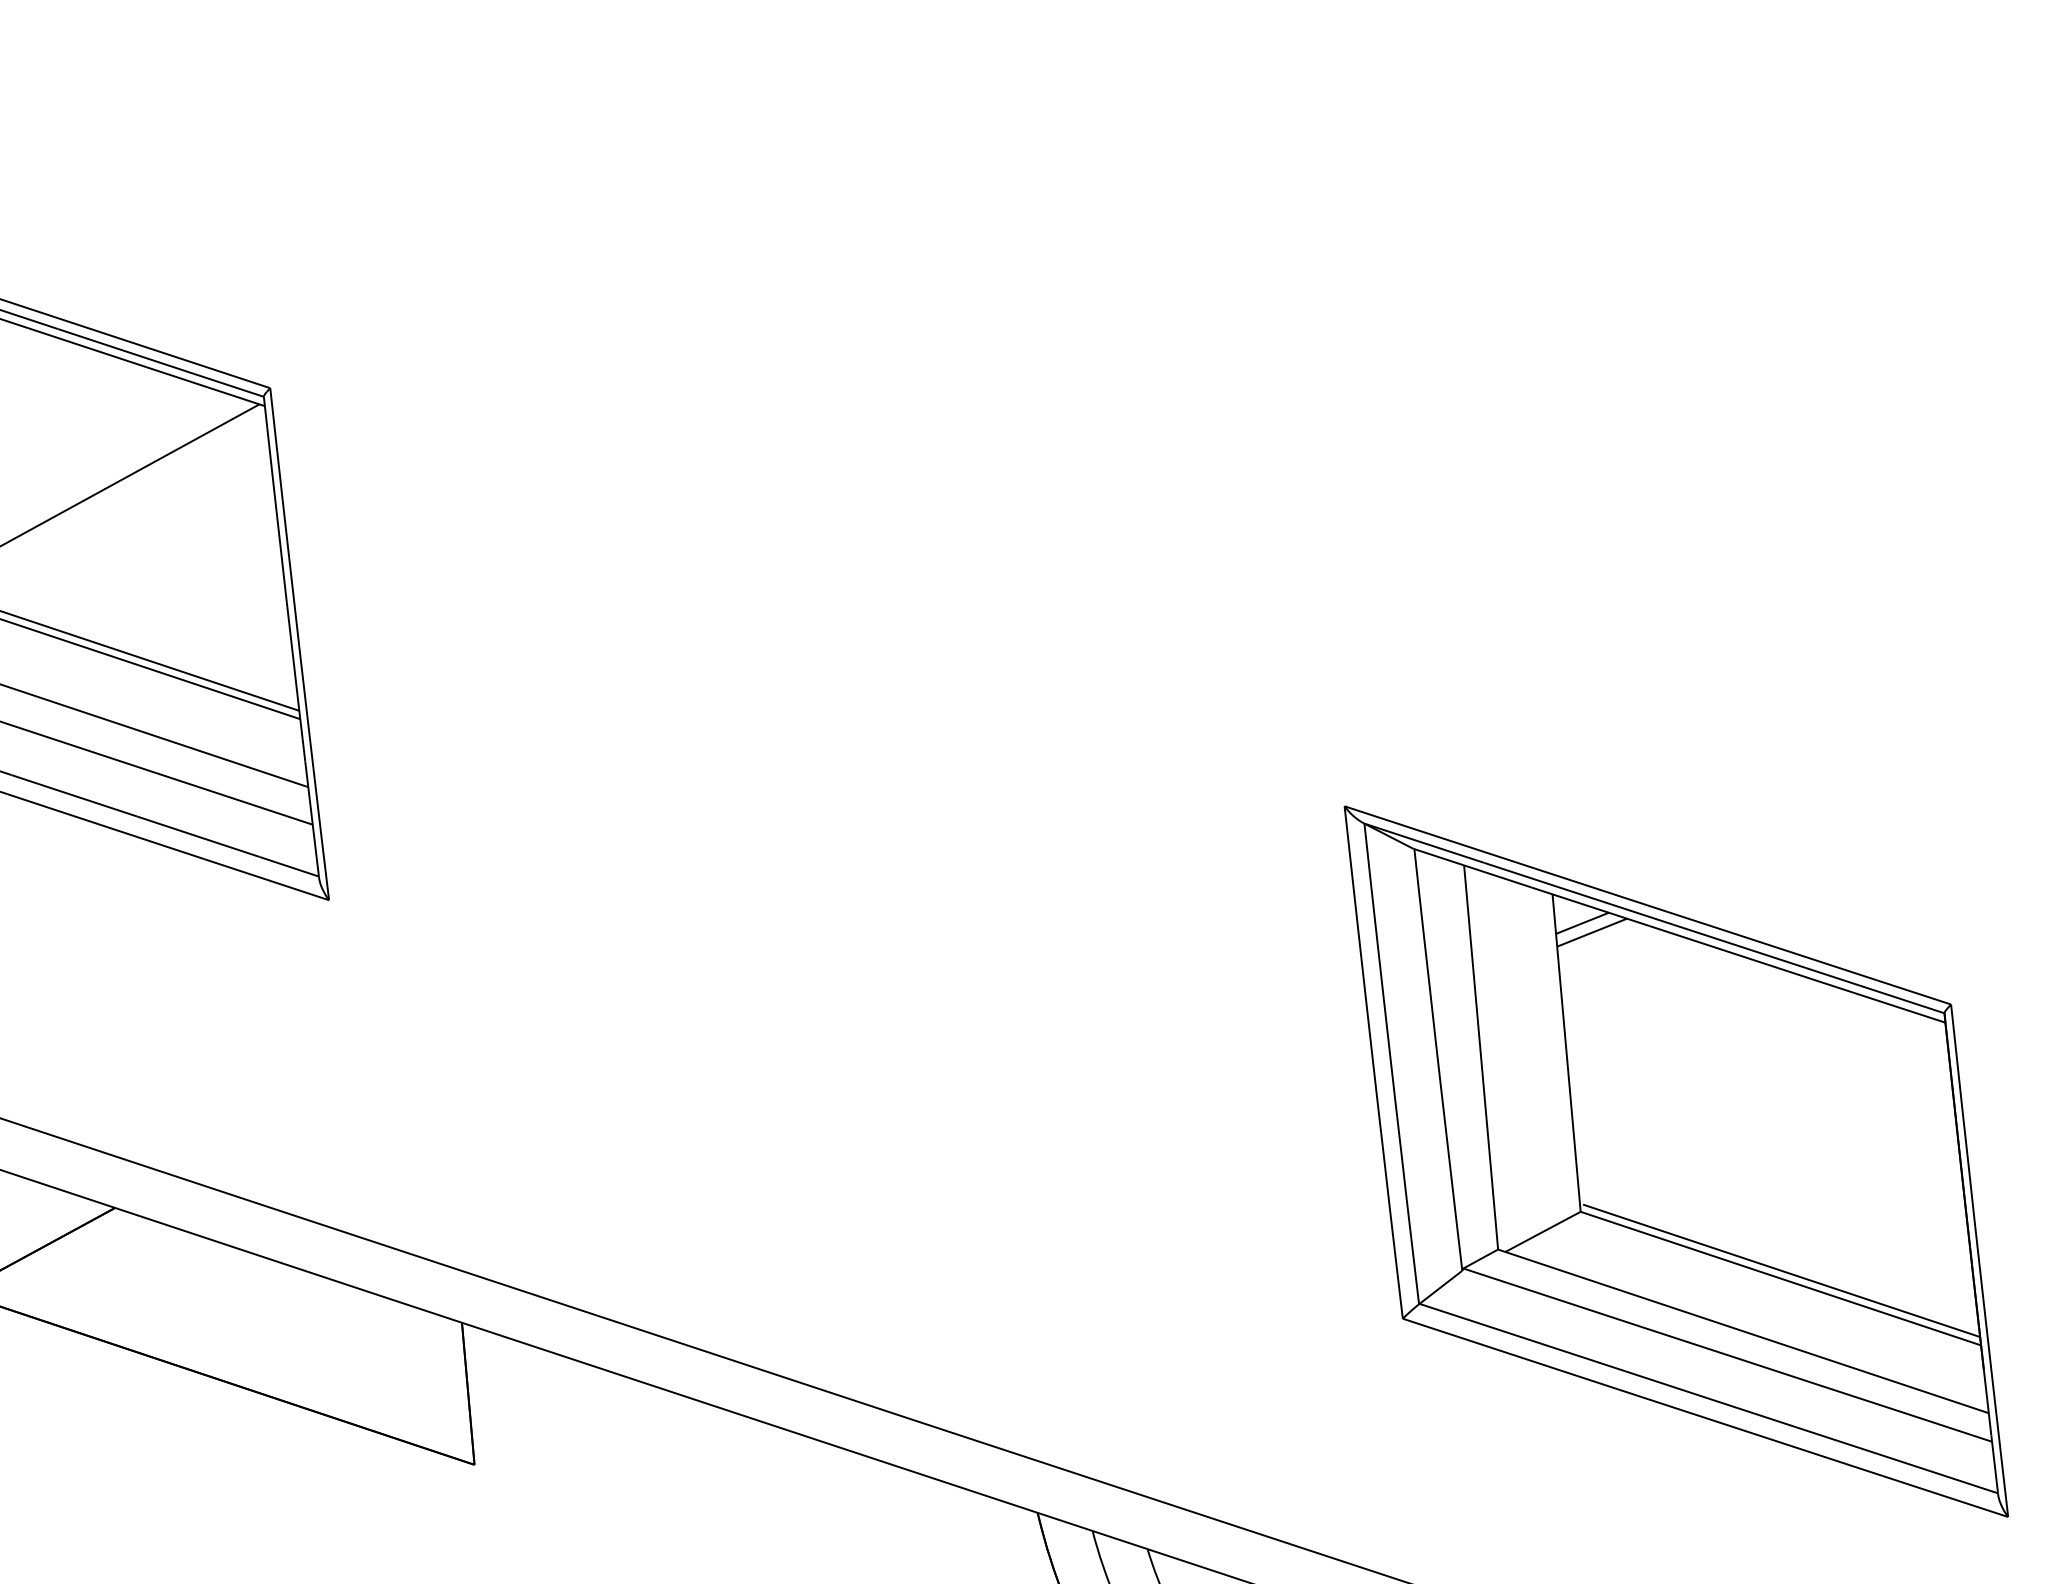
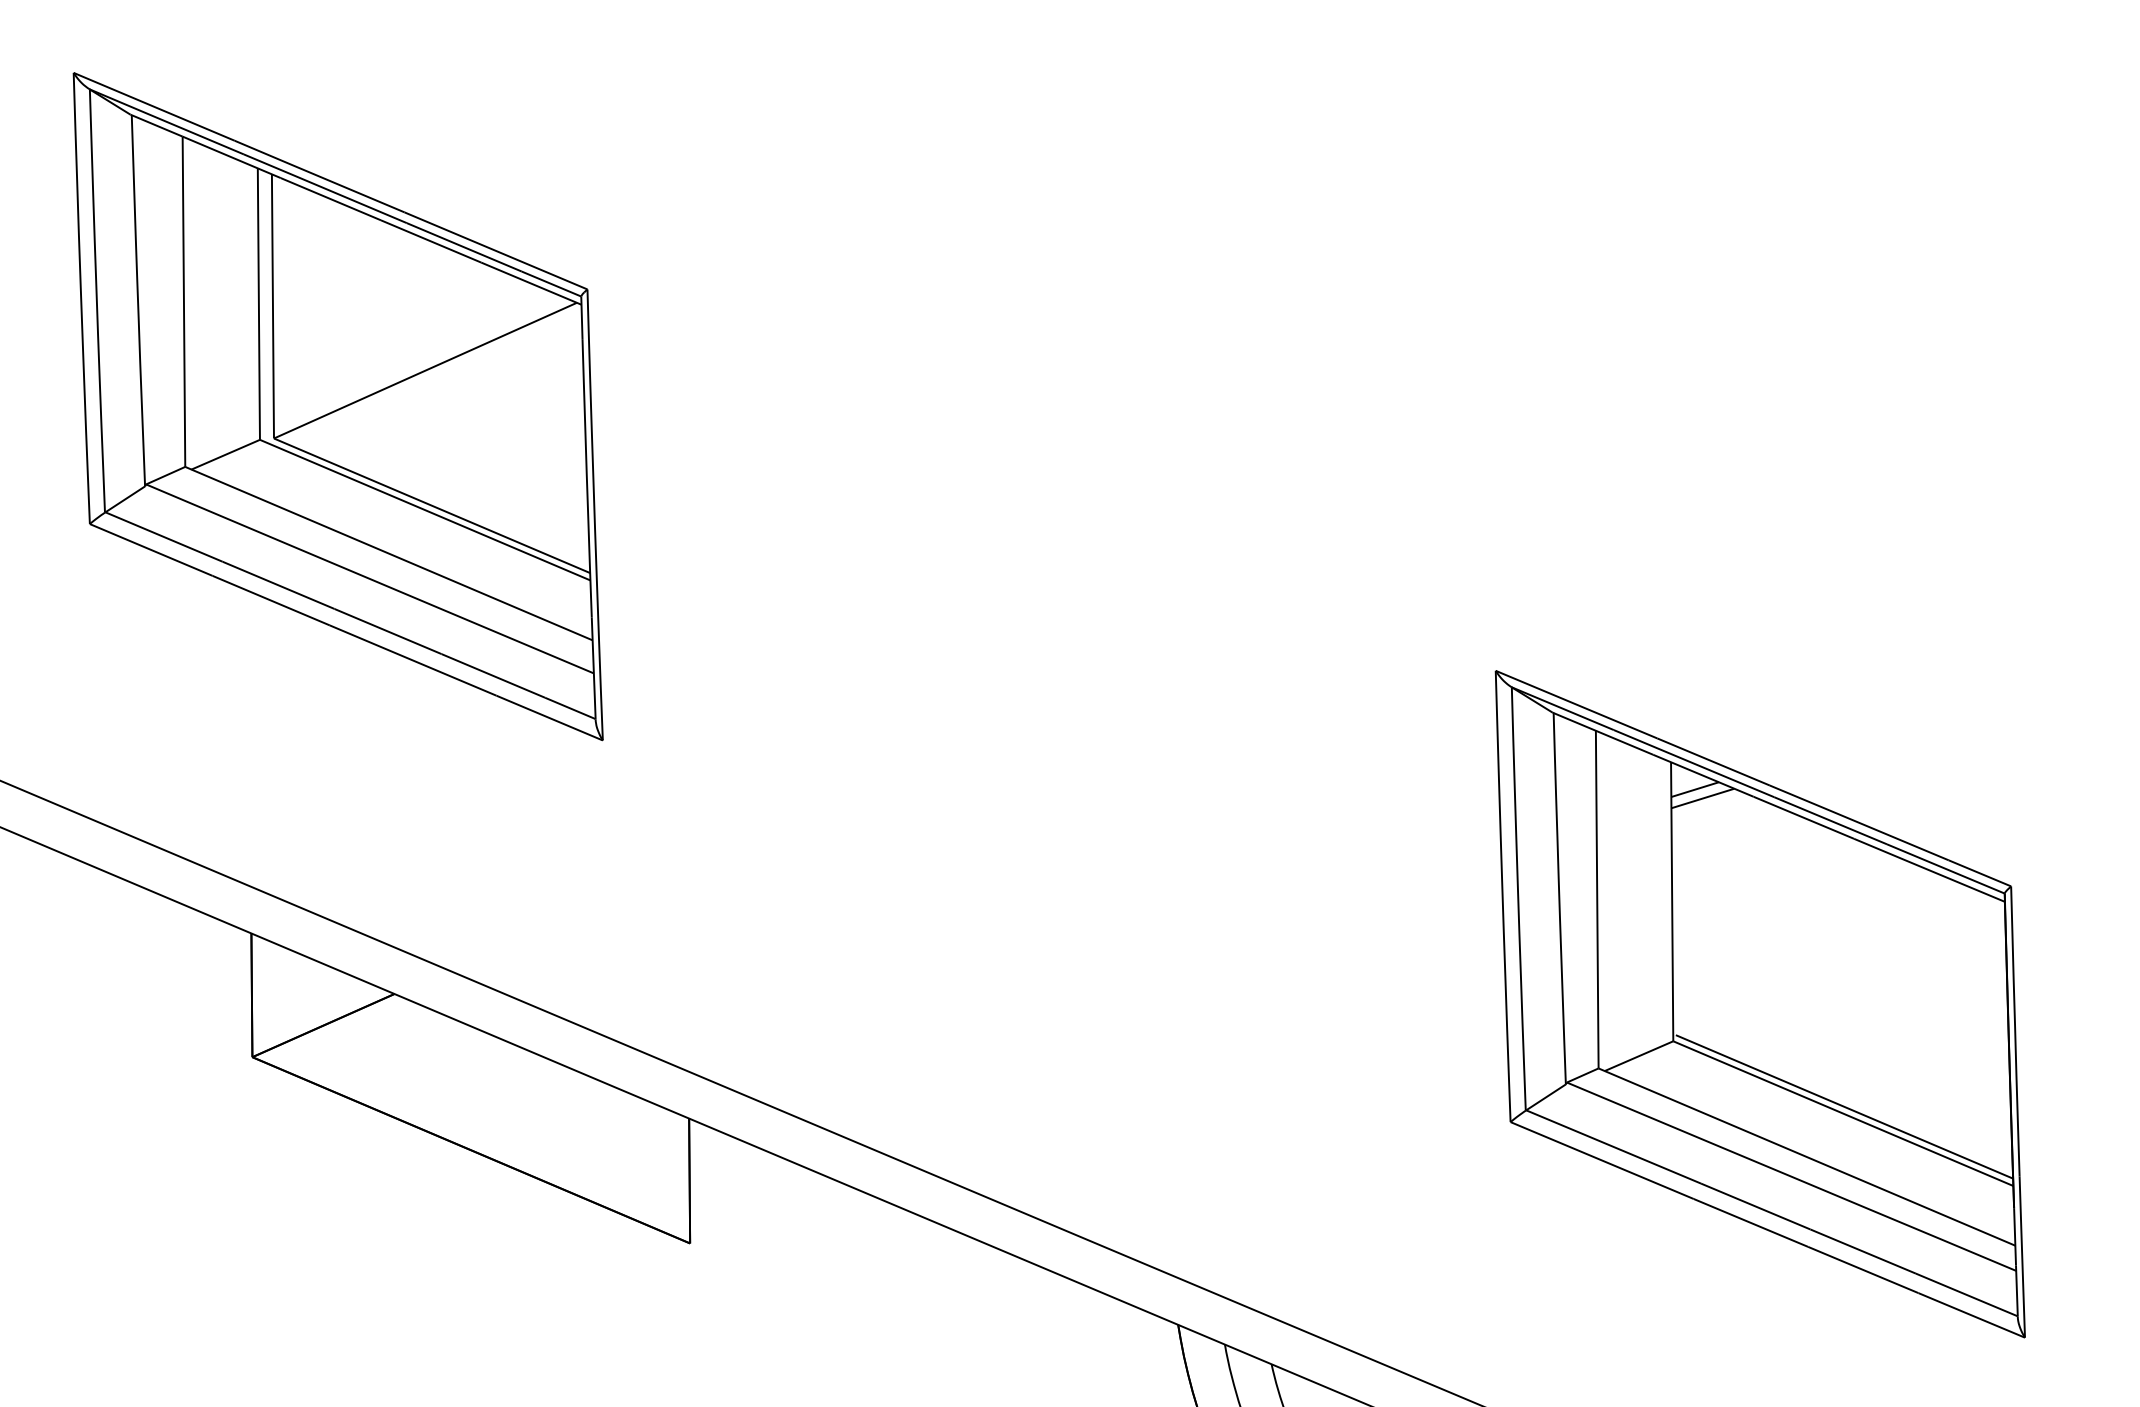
part: (1675, 1162) -> (1759, 1004), moved

